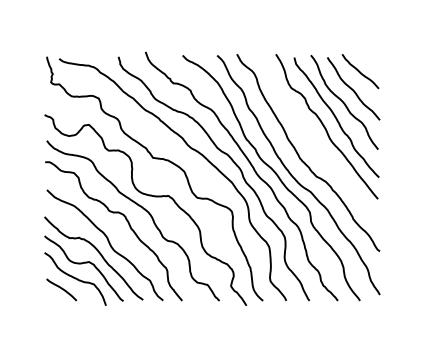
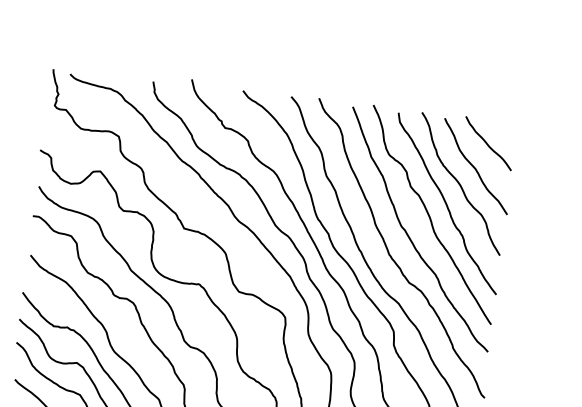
curve: (312, 142) -> (409, 234), added

